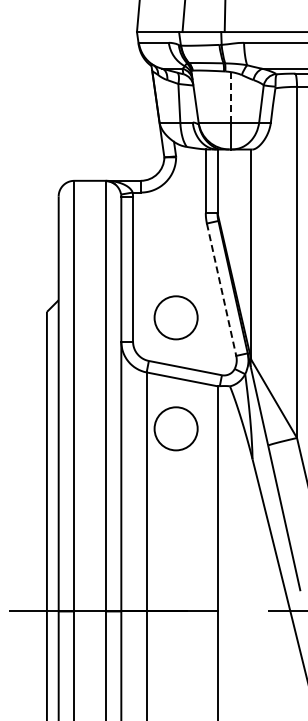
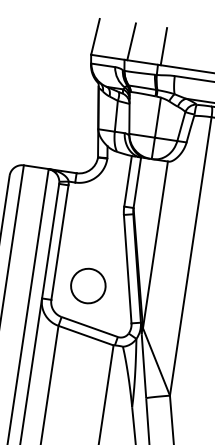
line: (230, 96) -> (157, 117), dashed -> solid
line: (221, 289) -> (127, 268), dashed -> solid
circle: (175, 428) -> (74, 373), removed

